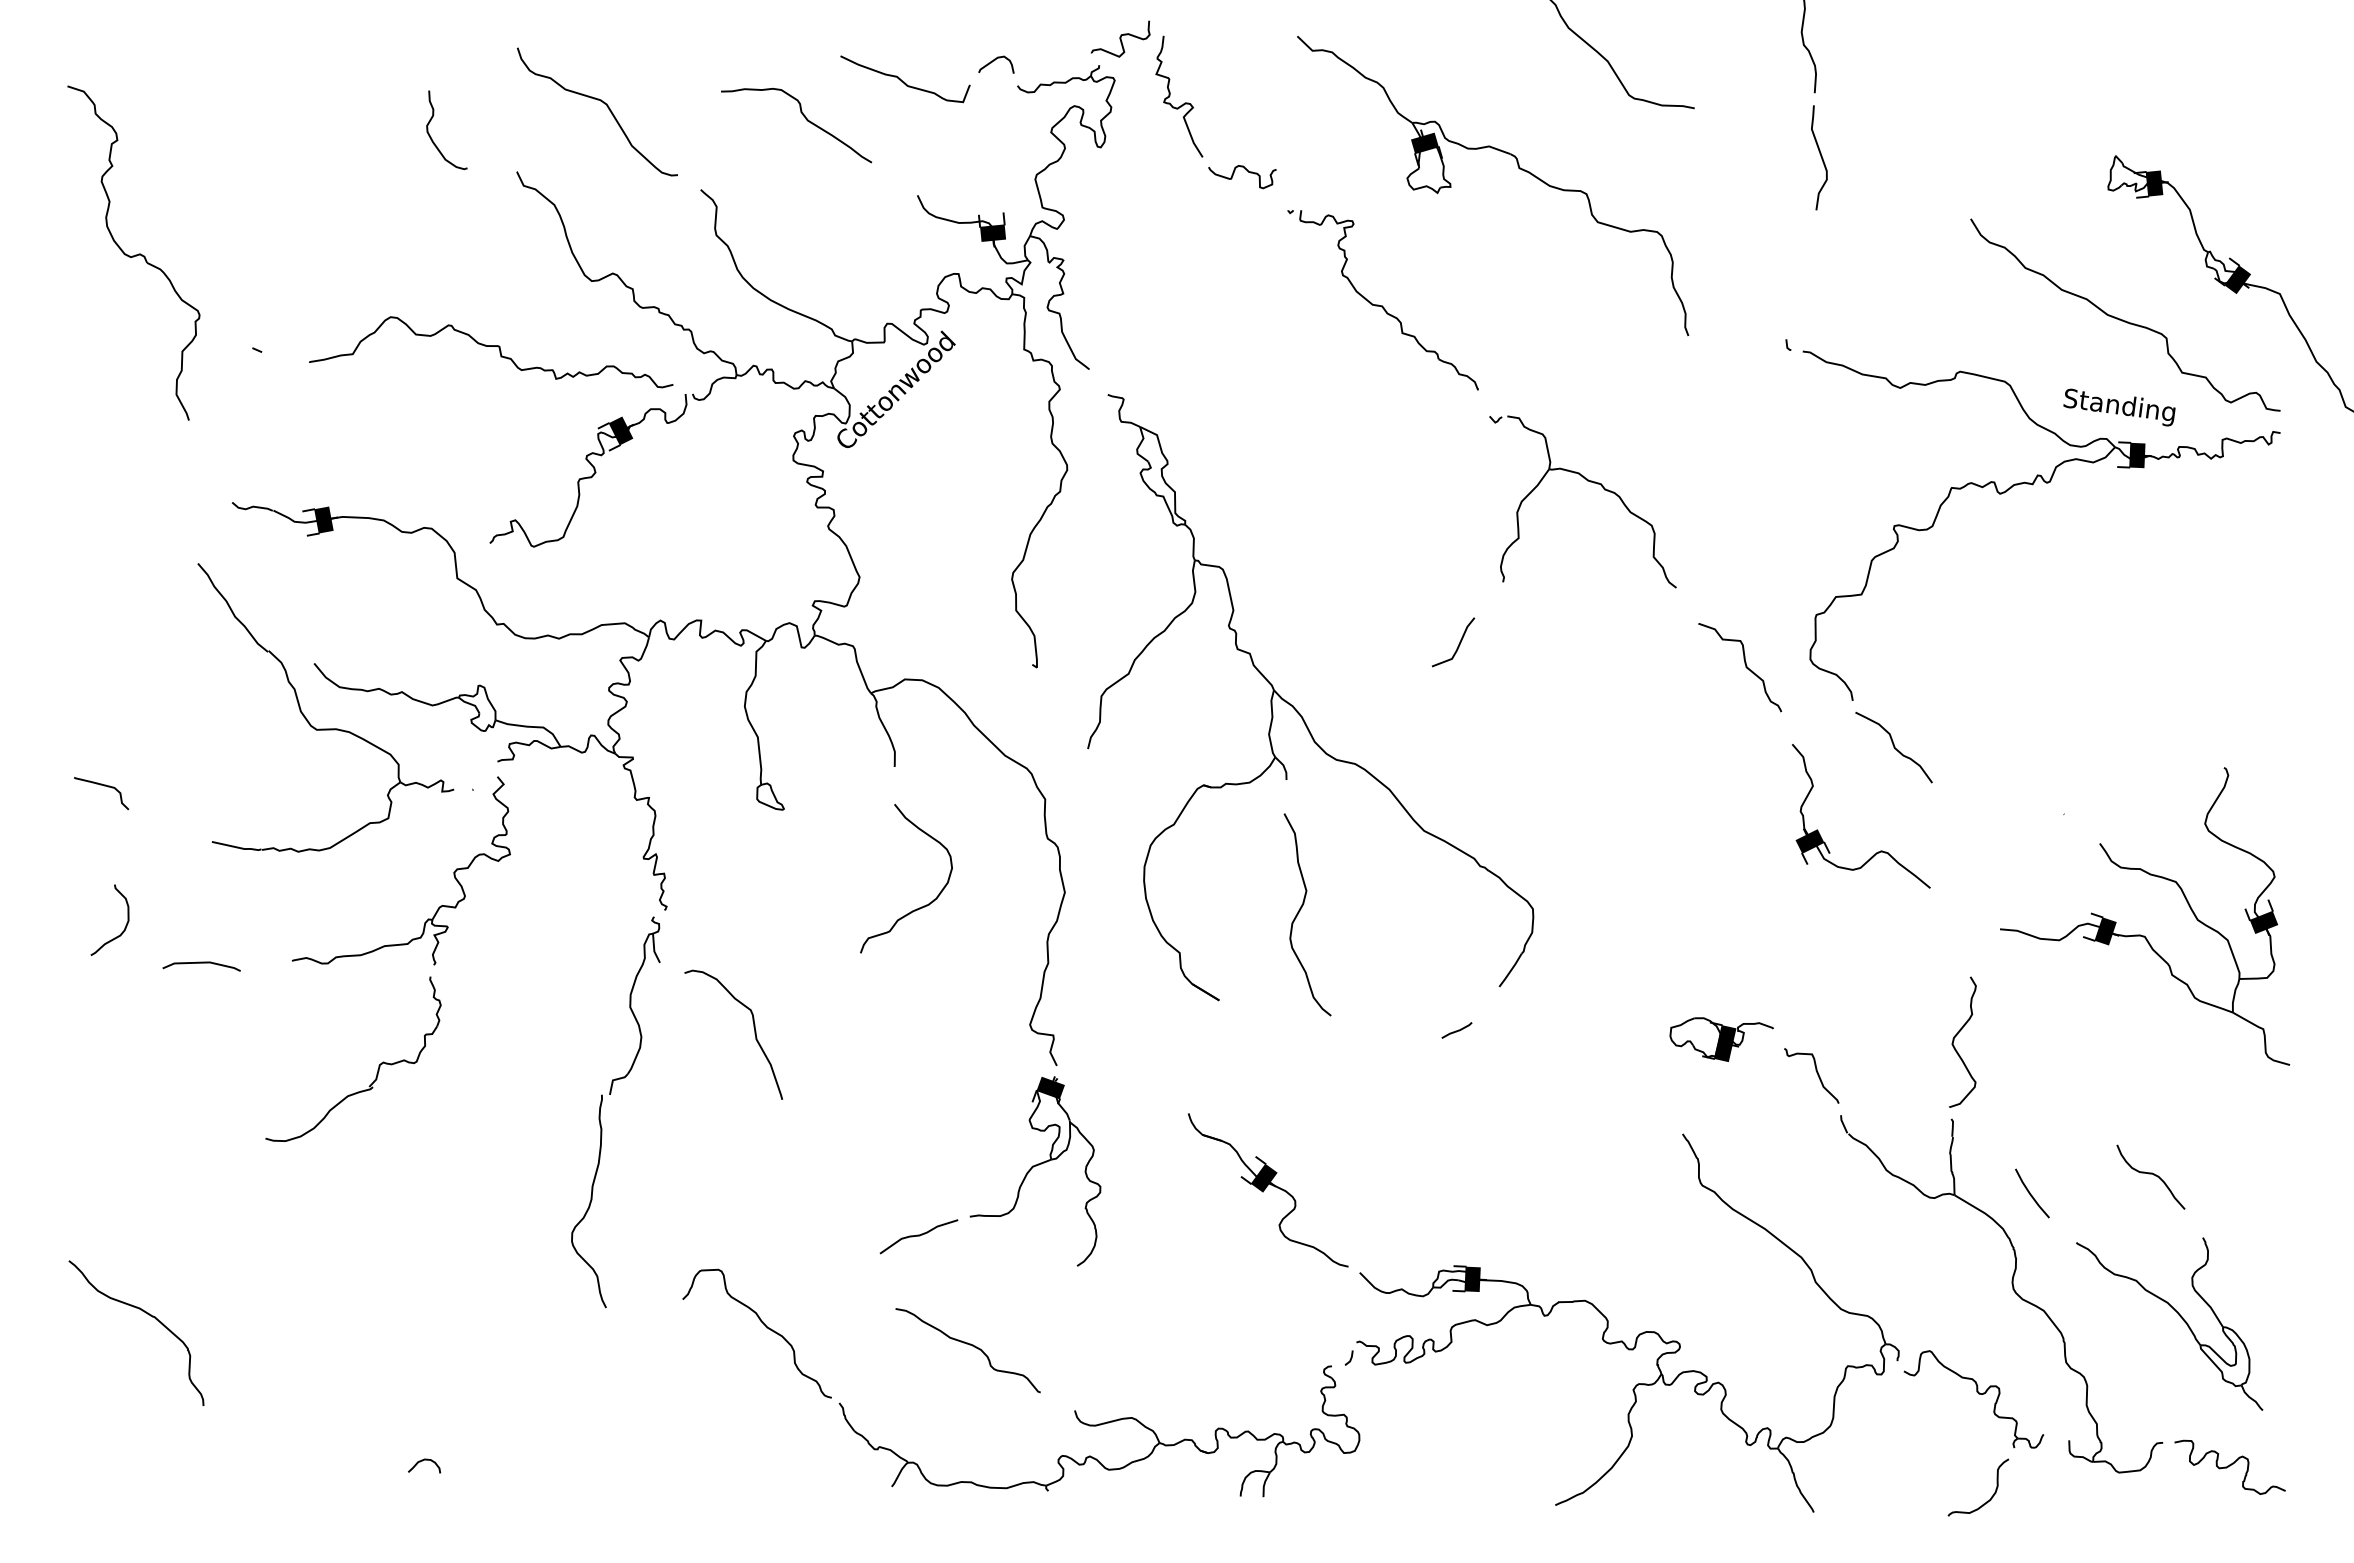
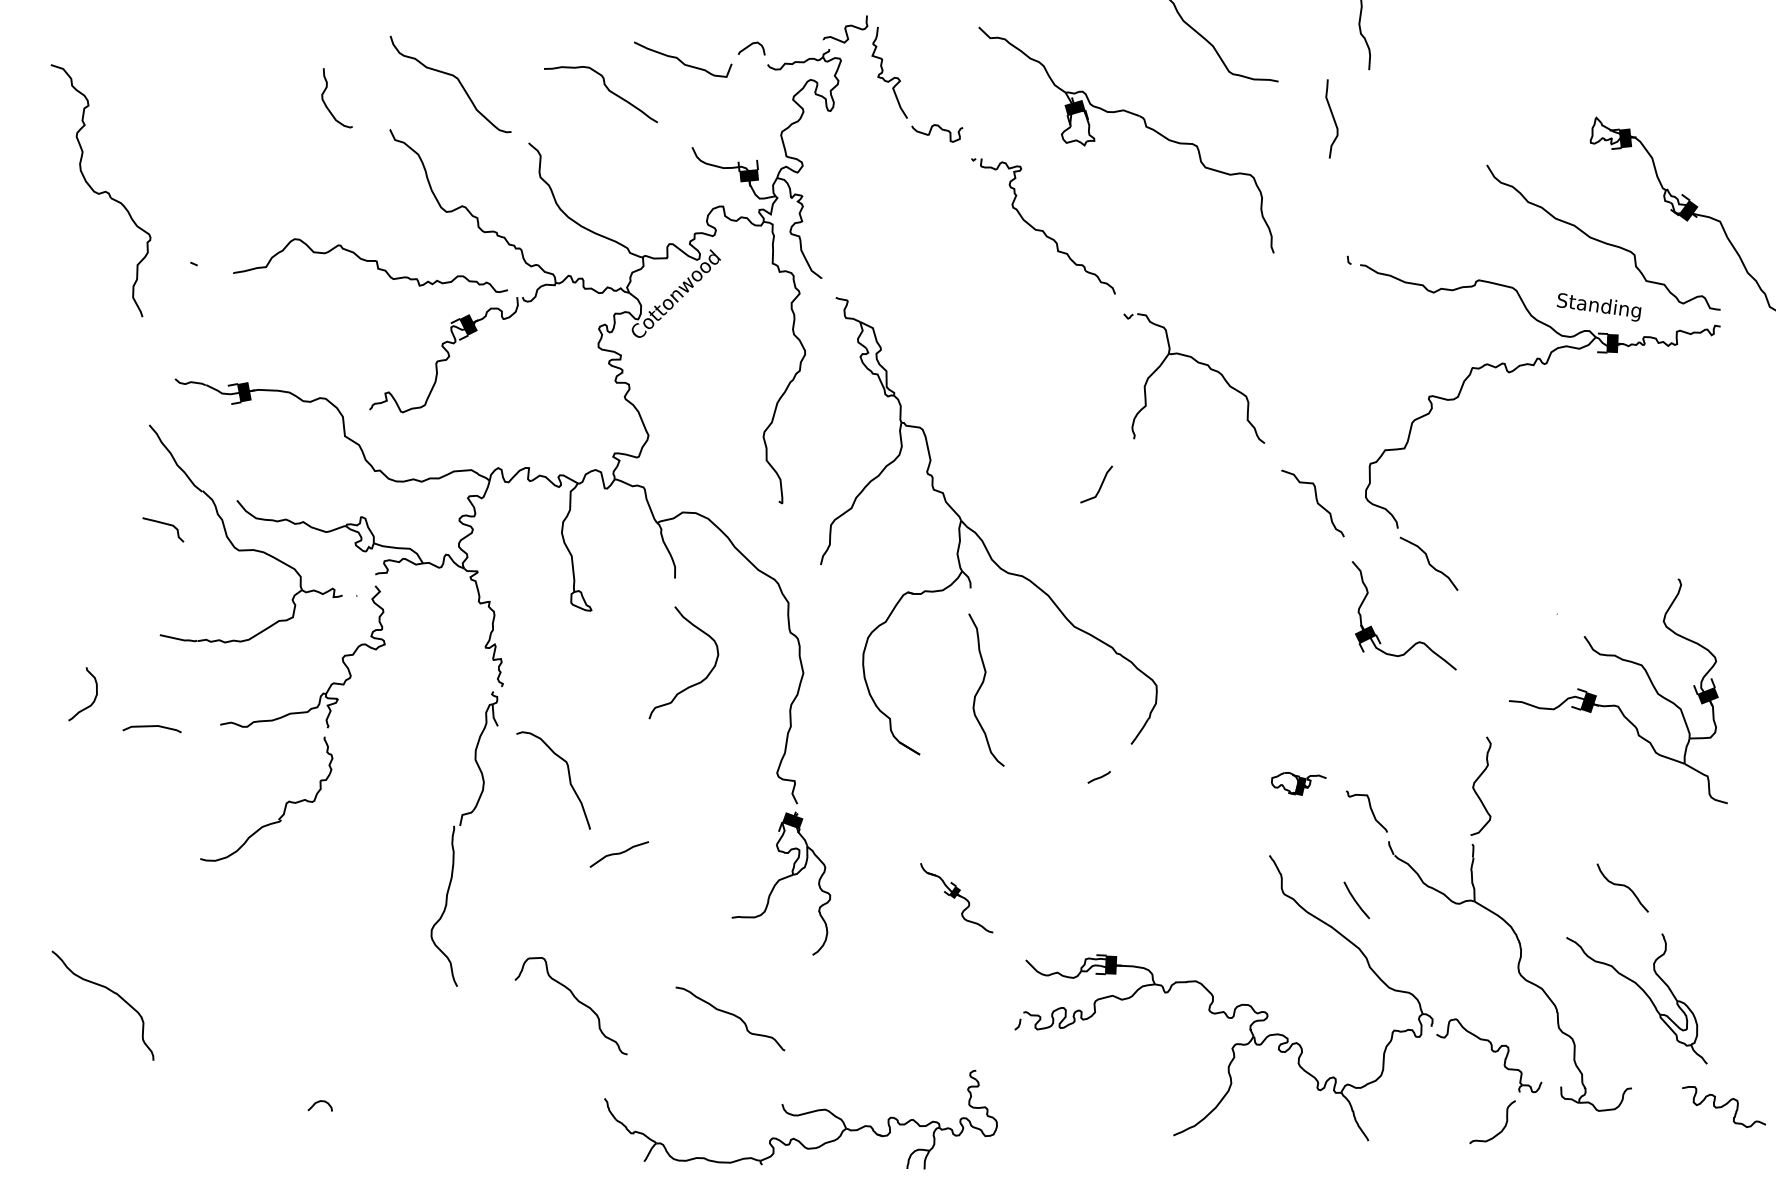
curve: (1820, 156) -> (1332, 117), moved
curve: (104, 786) -> (165, 524), moved
part: (1721, 1039) -> (1298, 784), size x0.7
part: (1268, 1190) -> (957, 898), size x0.6
line: (2031, 1194) -> (1356, 901), moved
curve: (918, 1236) -> (619, 854), moved
part: (1099, 1431) -> (800, 1119), moved
curve: (2229, 1466) -> (1723, 1106), moved

